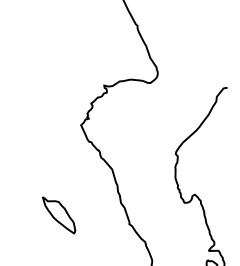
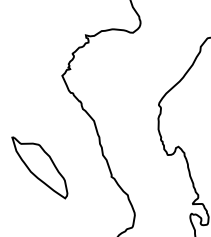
part: (58, 215) -> (39, 167), size x1.67

